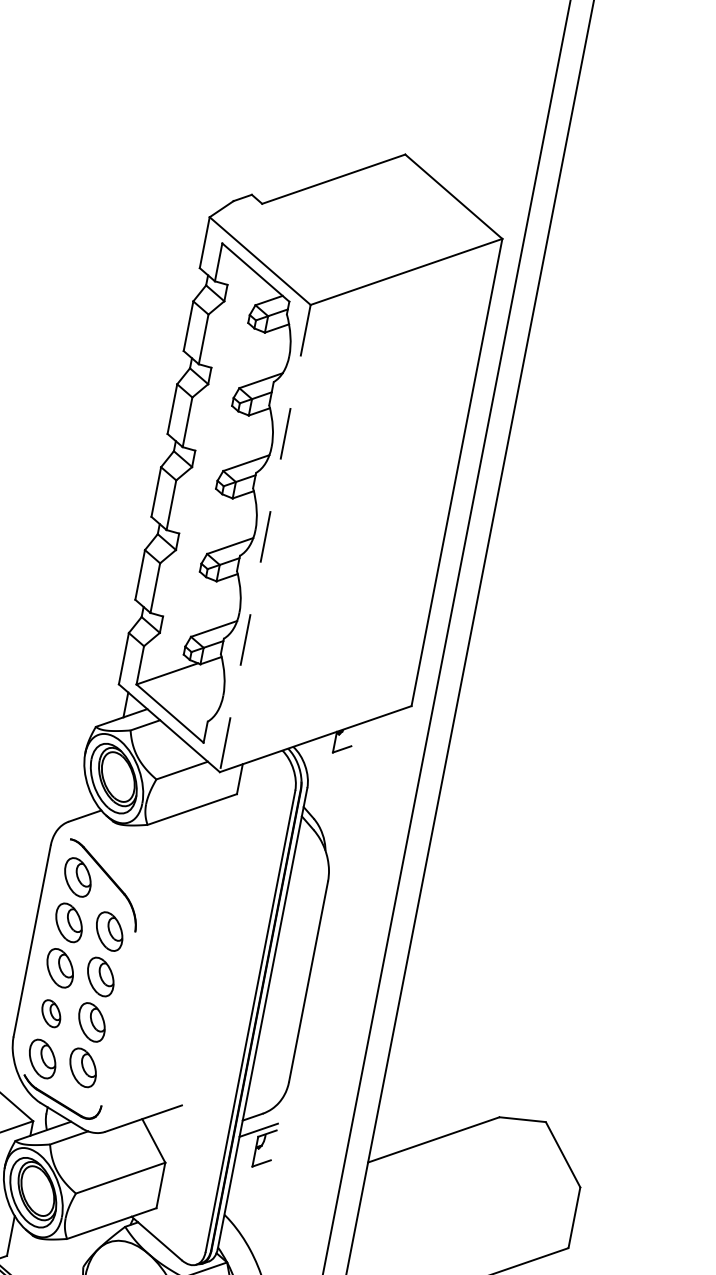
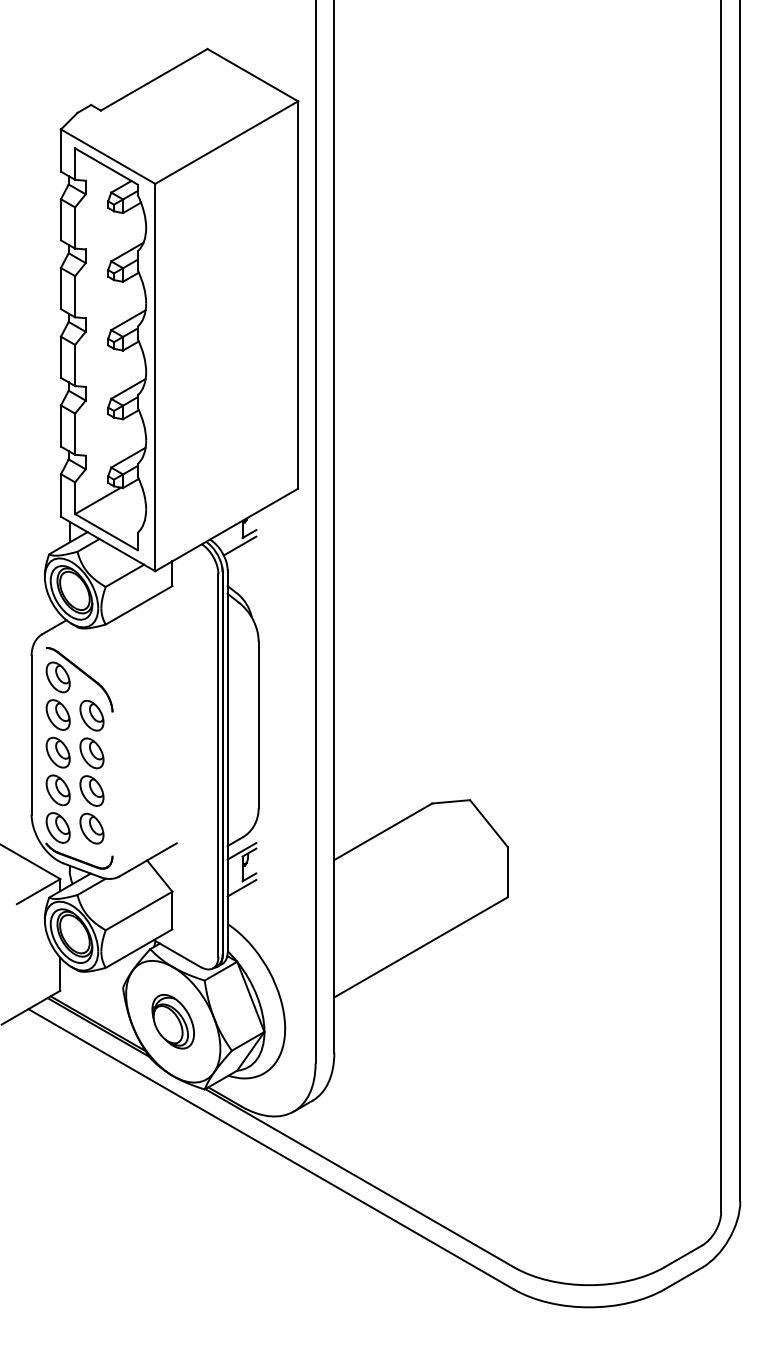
line: (265, 538) -> (155, 377), dashed -> solid
line: (327, 760) -> (239, 545), added
part: (50, 1013) -> (57, 790), size x1.43
line: (249, 1173) -> (241, 887), added

